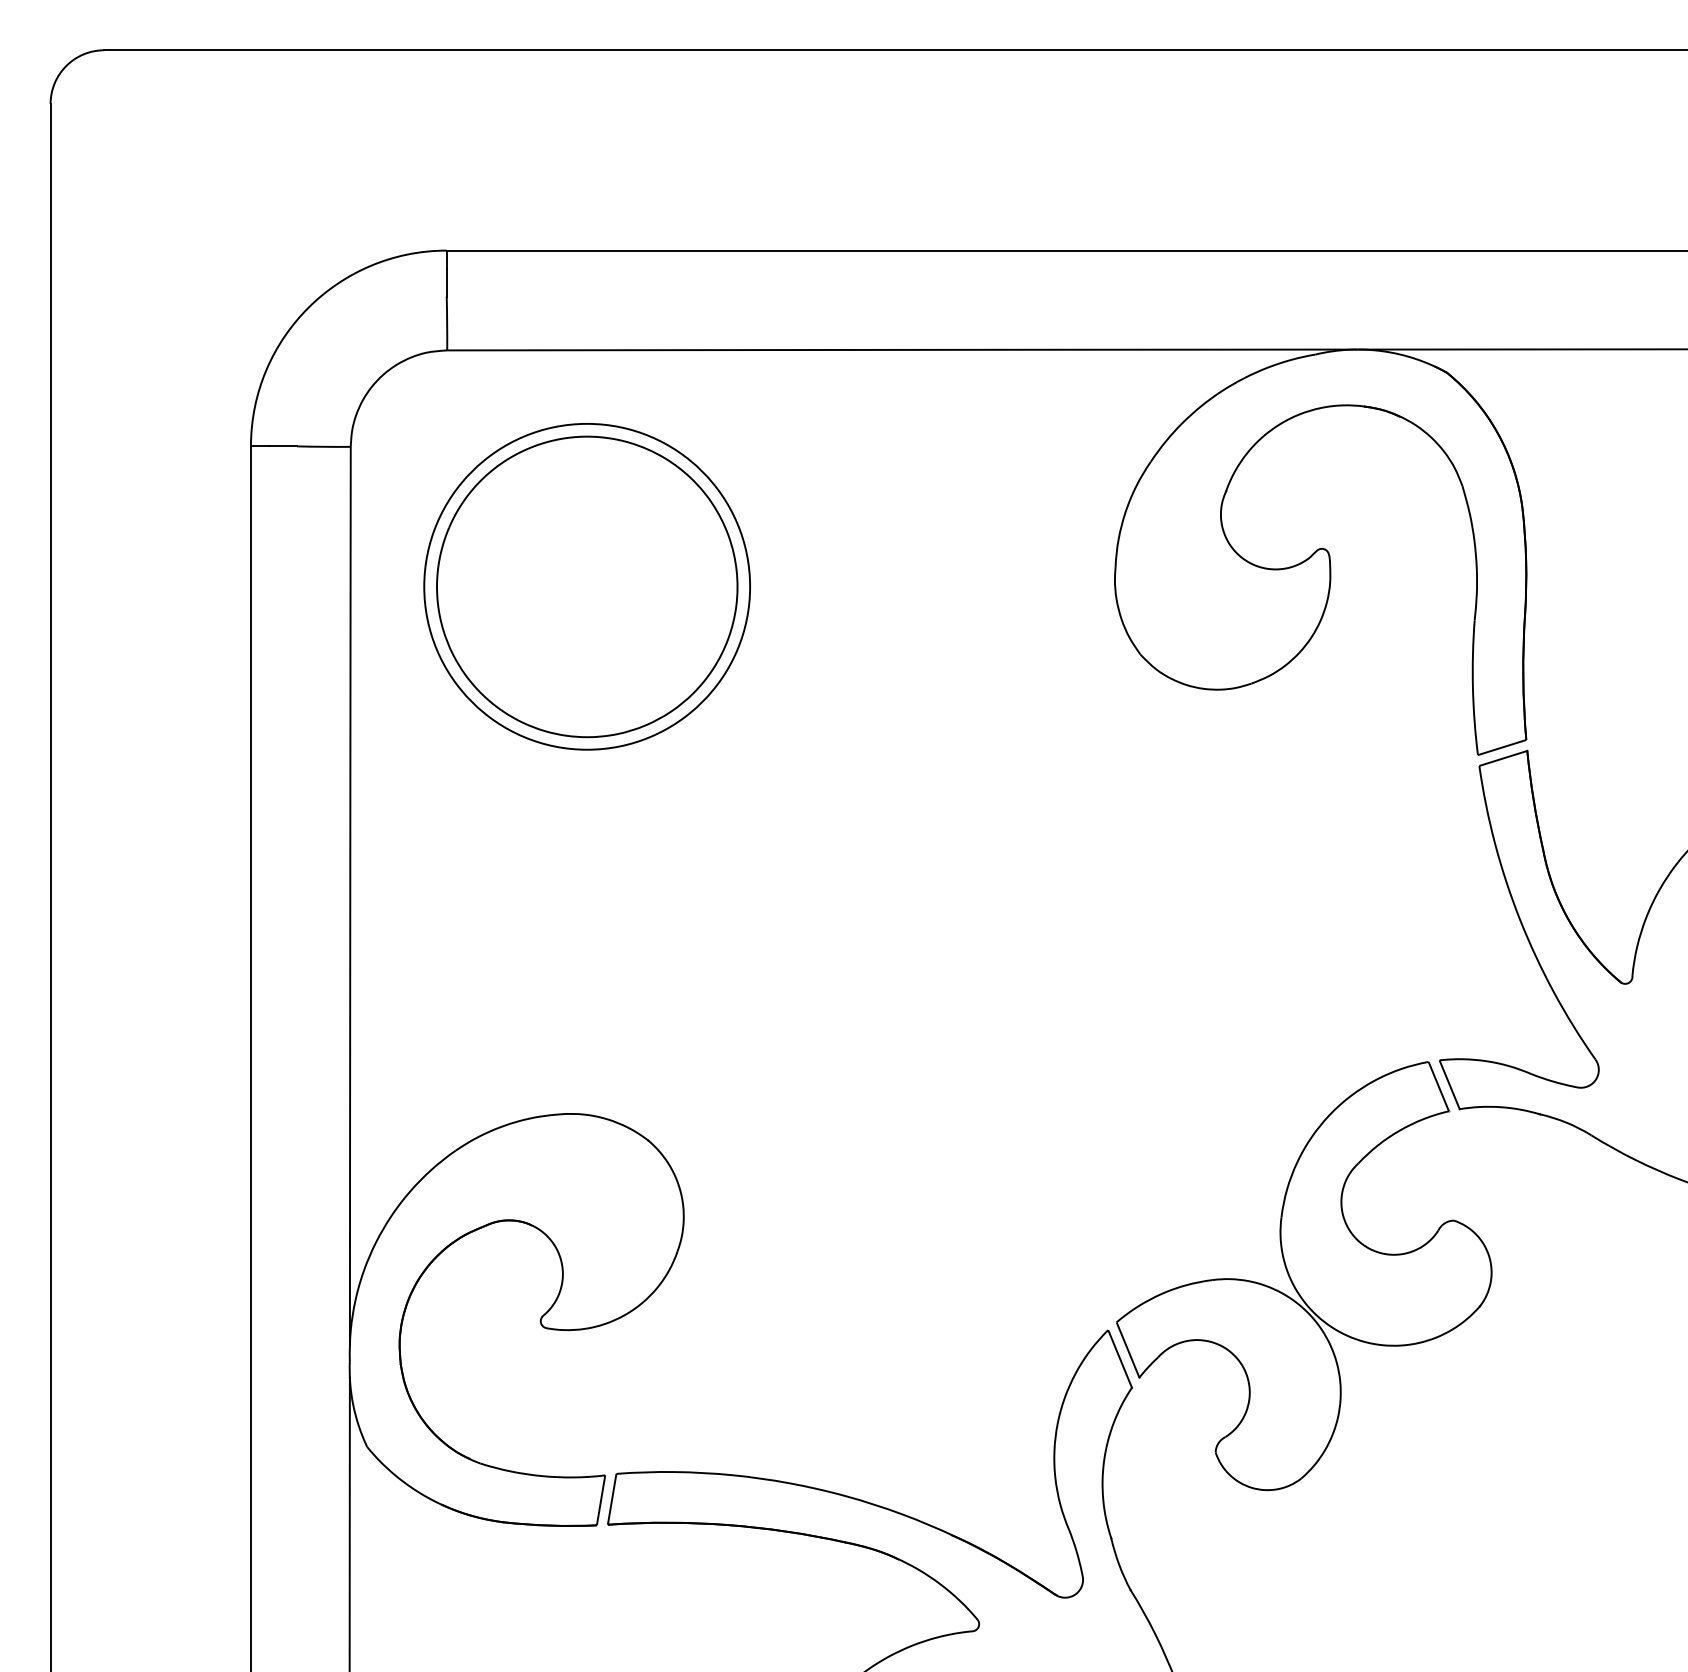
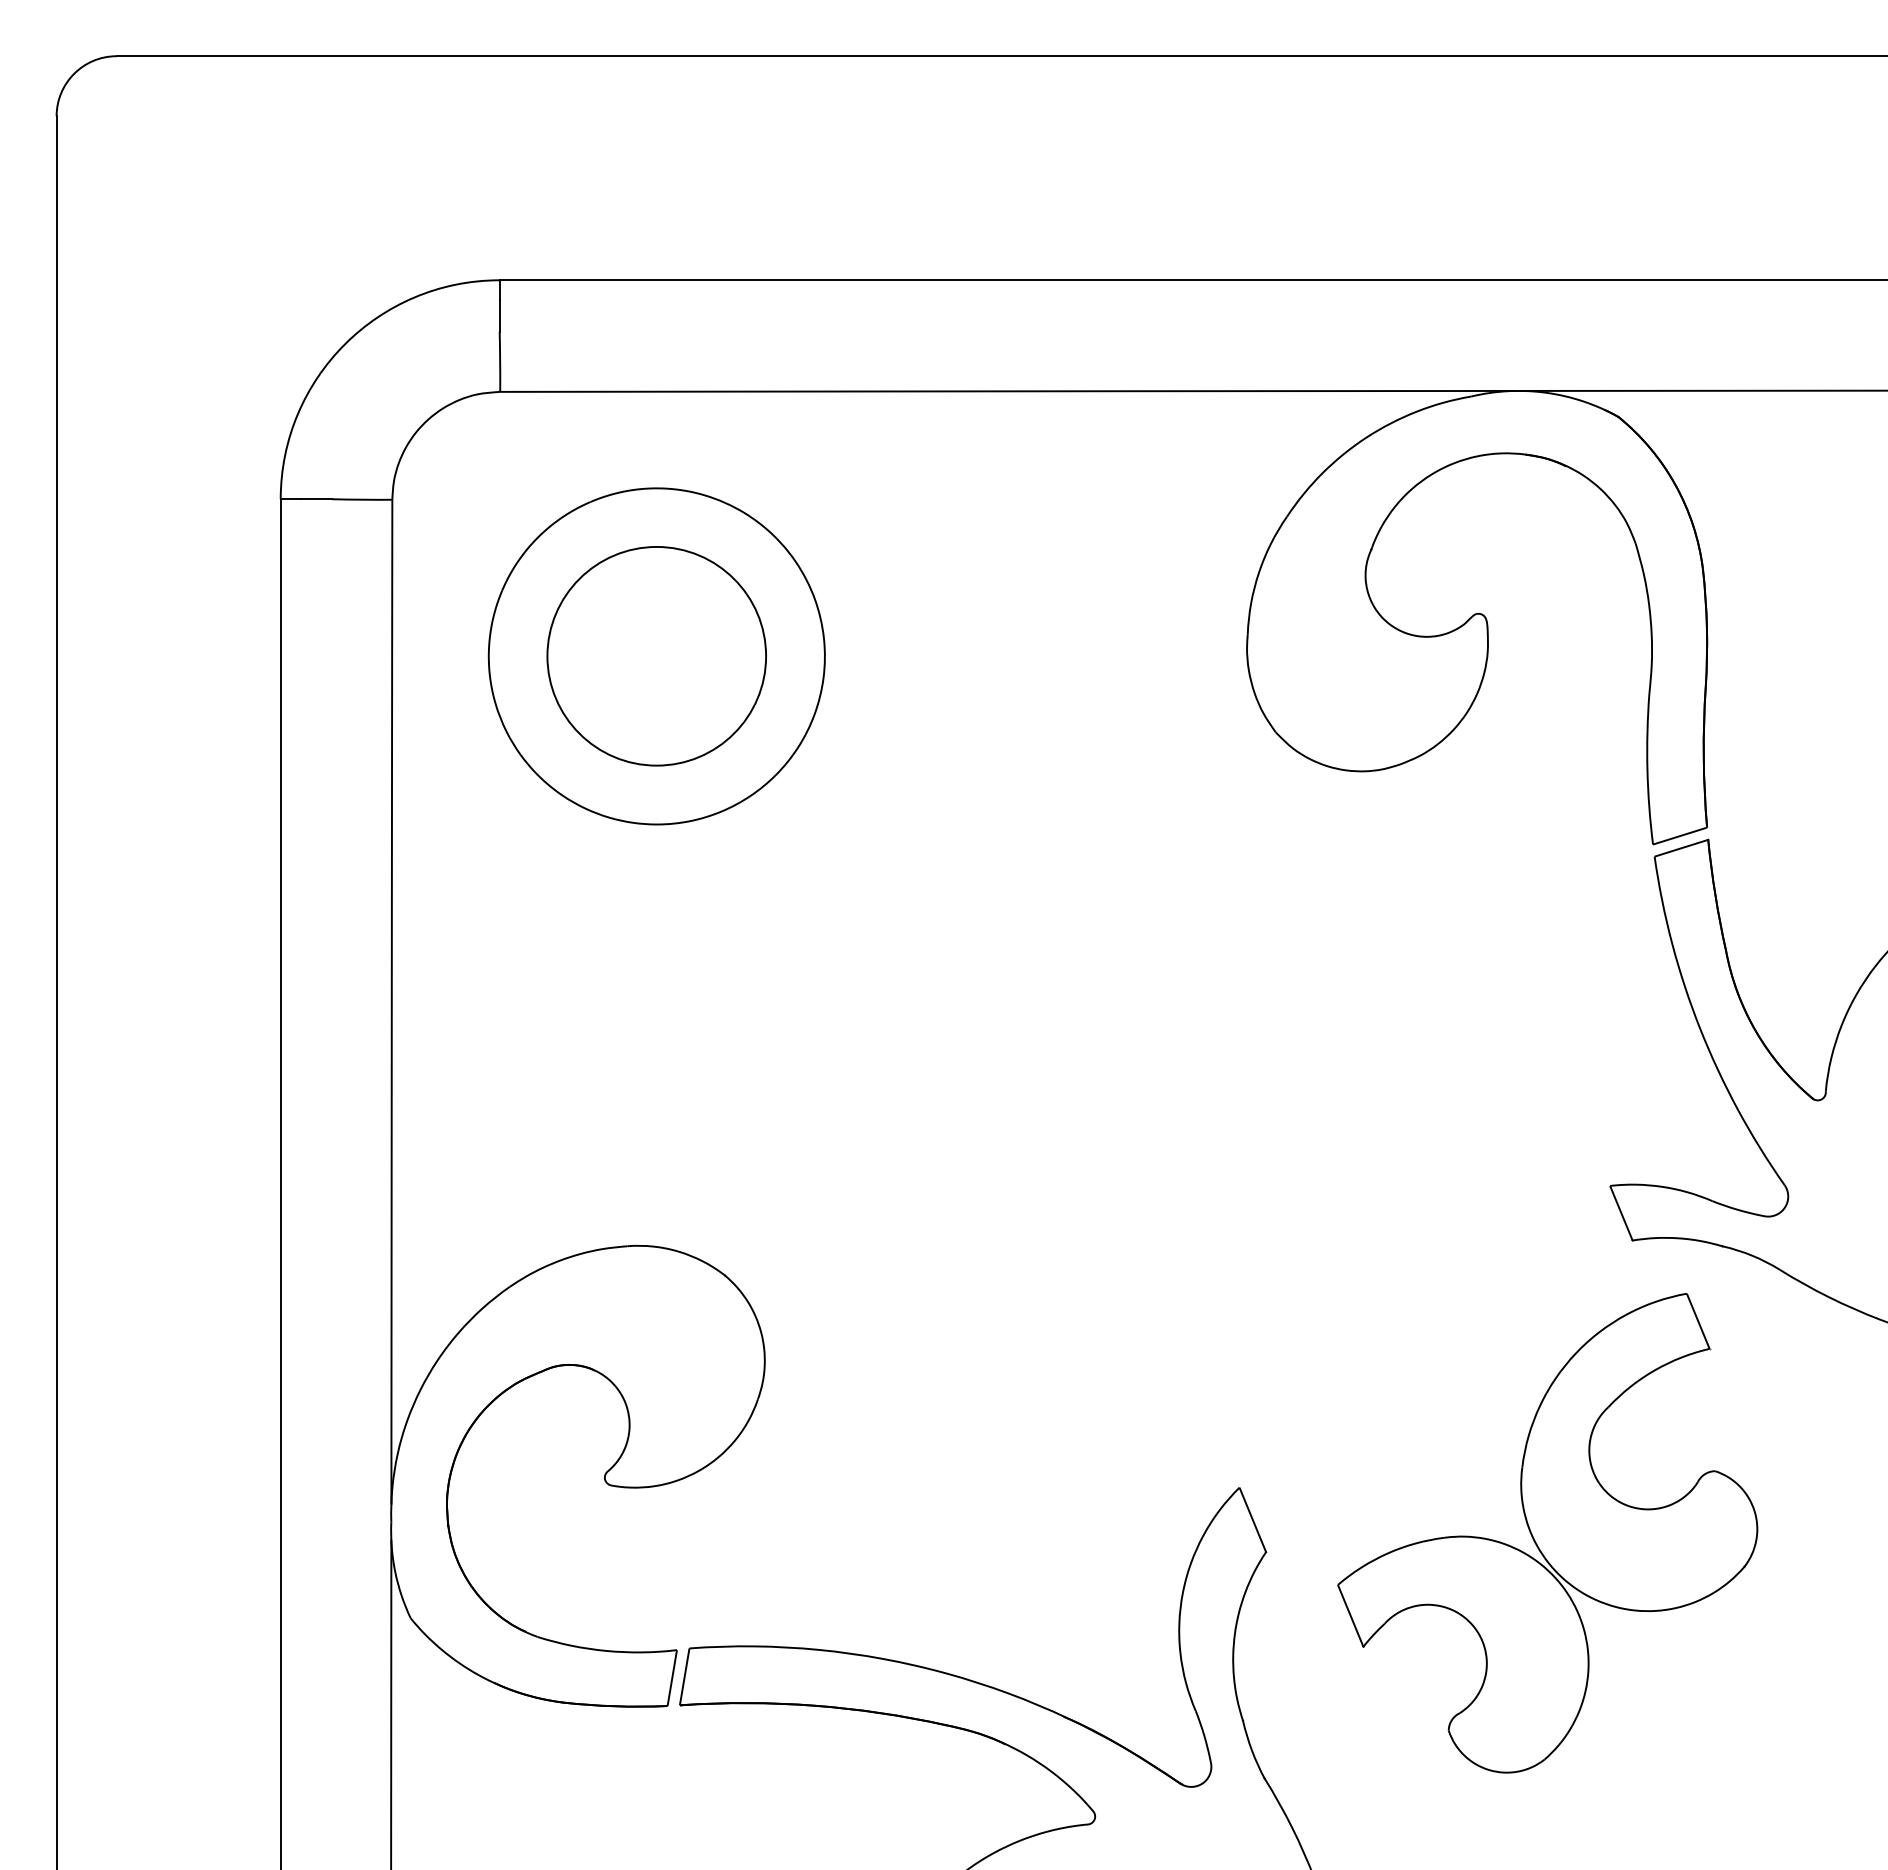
circle: (586, 586) -> (656, 656), size x0.6
part: (1304, 1276) -> (1547, 1533), moved

